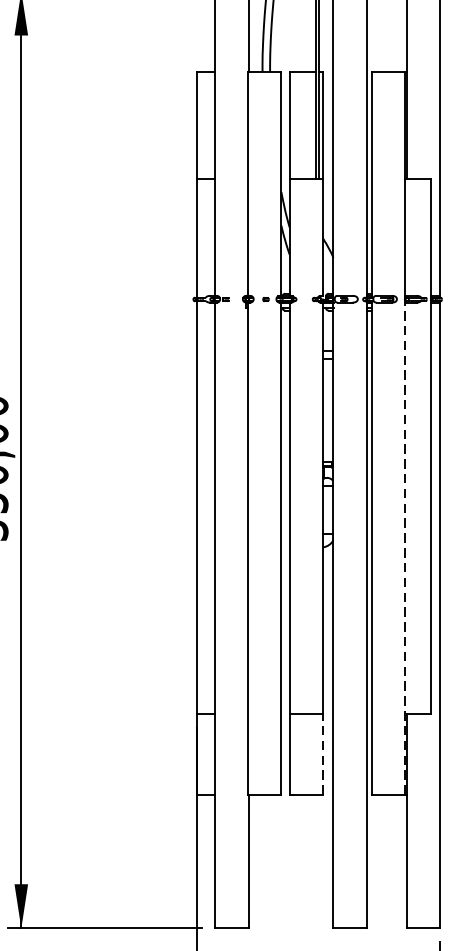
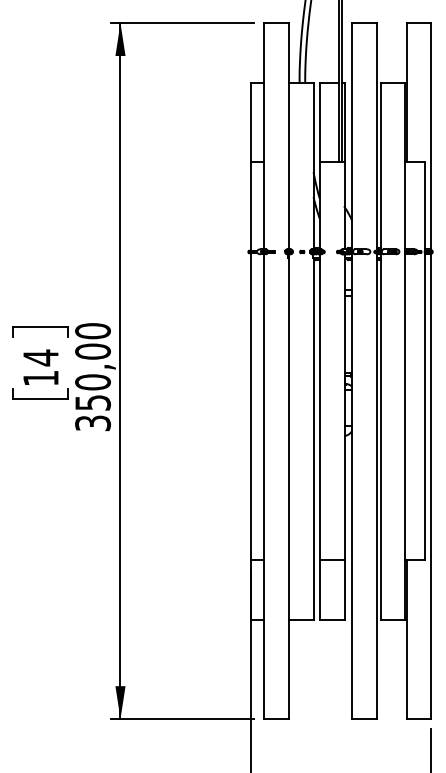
line: (405, 546) -> (405, 435), dashed -> solid
line: (323, 754) -> (344, 589), dashed -> solid

